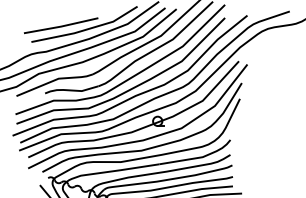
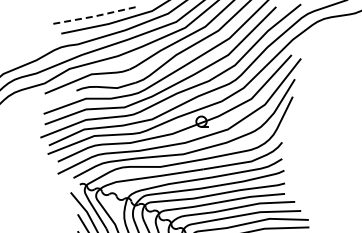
line: (61, 26) -> (94, 16), solid -> dashed

